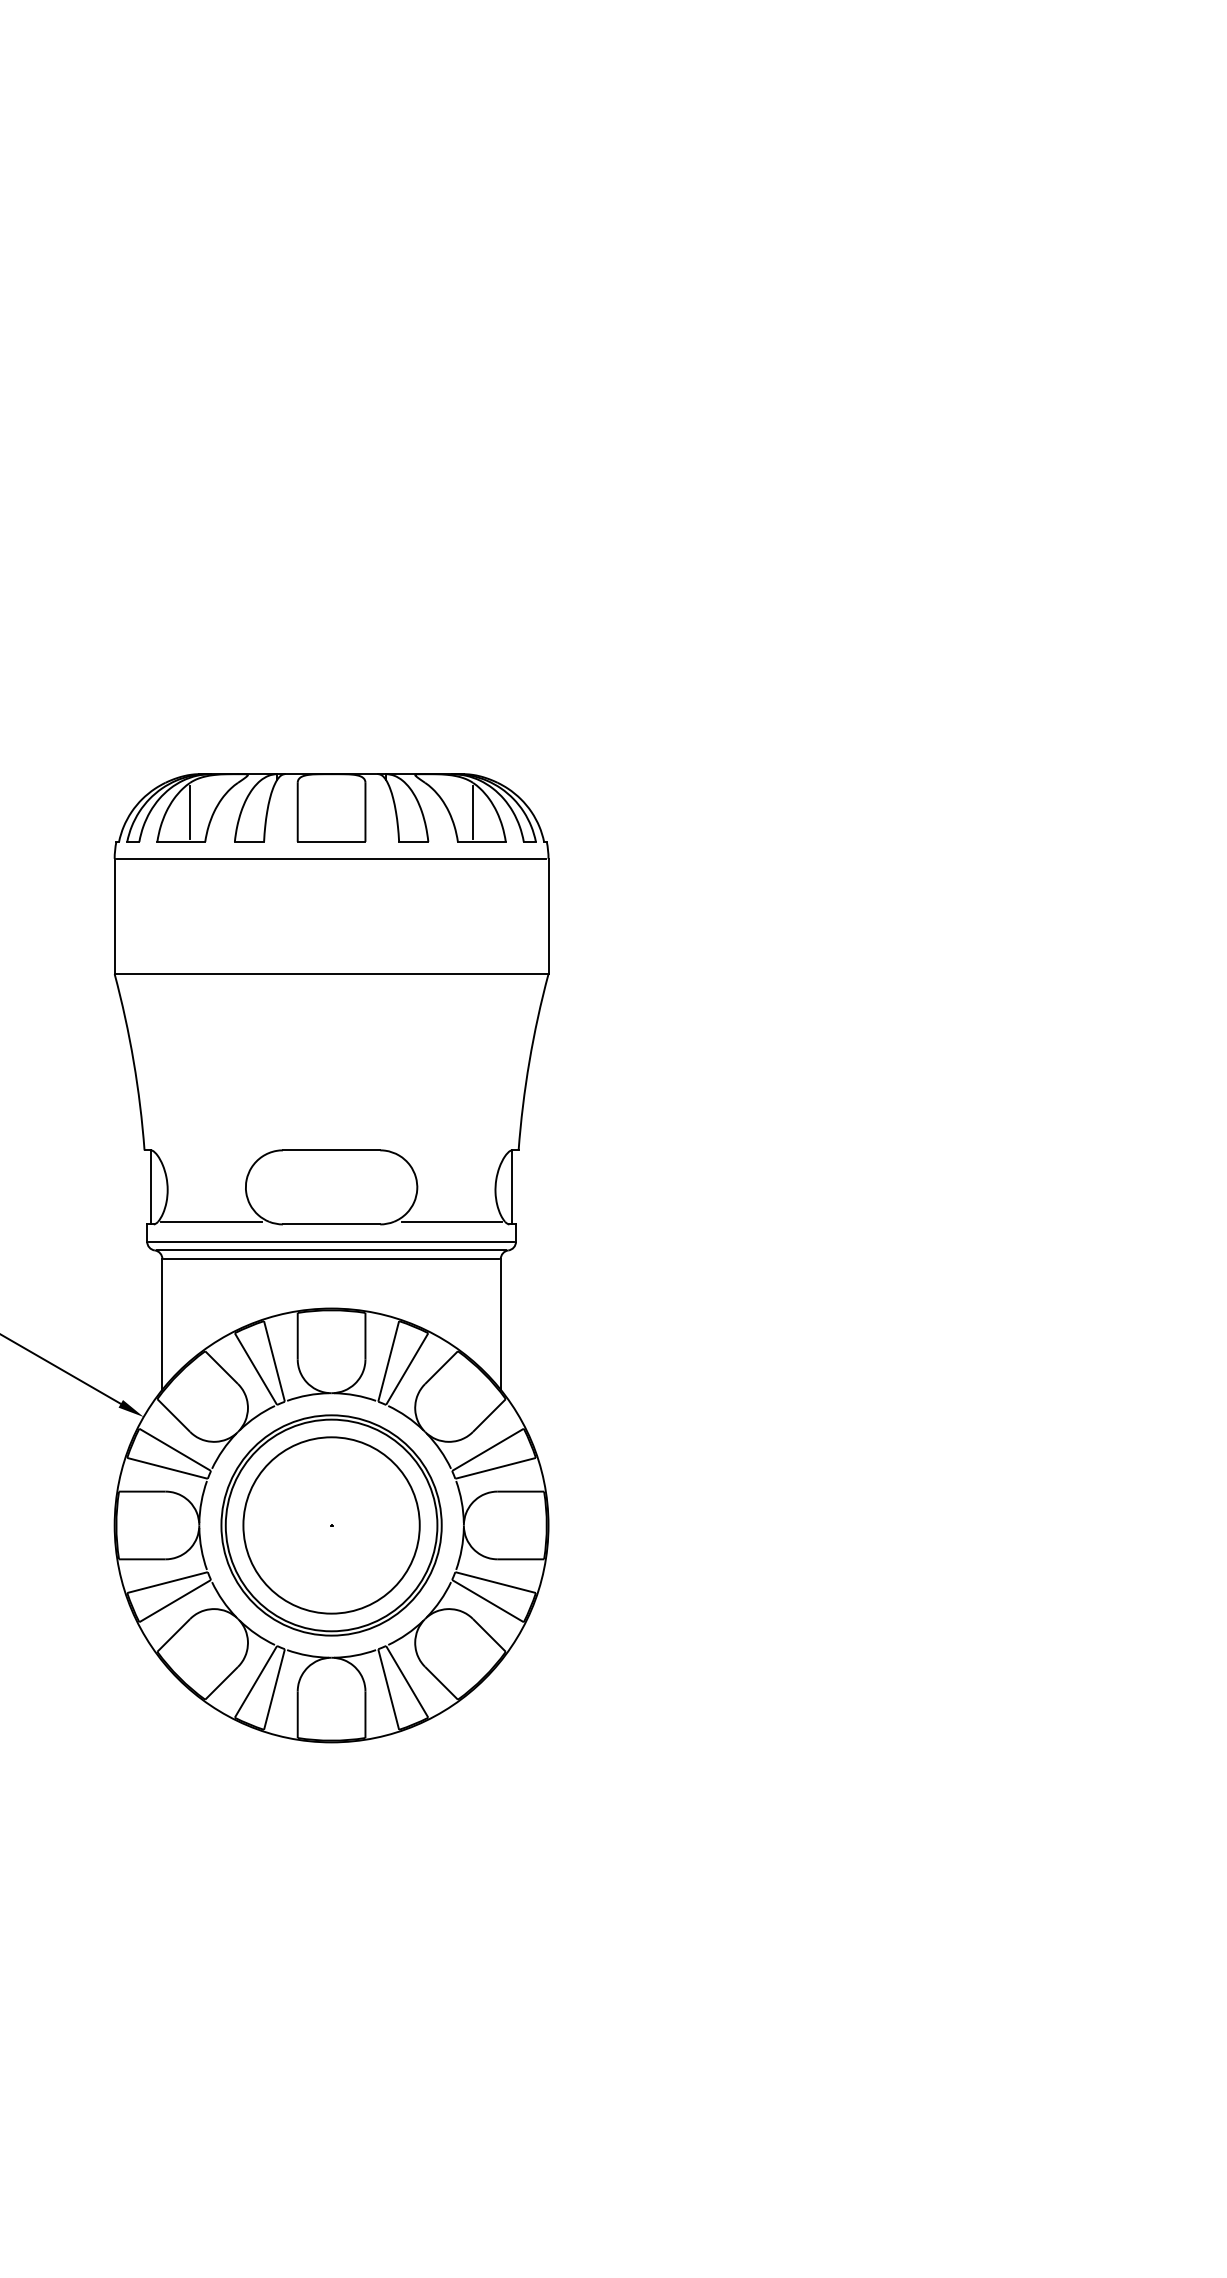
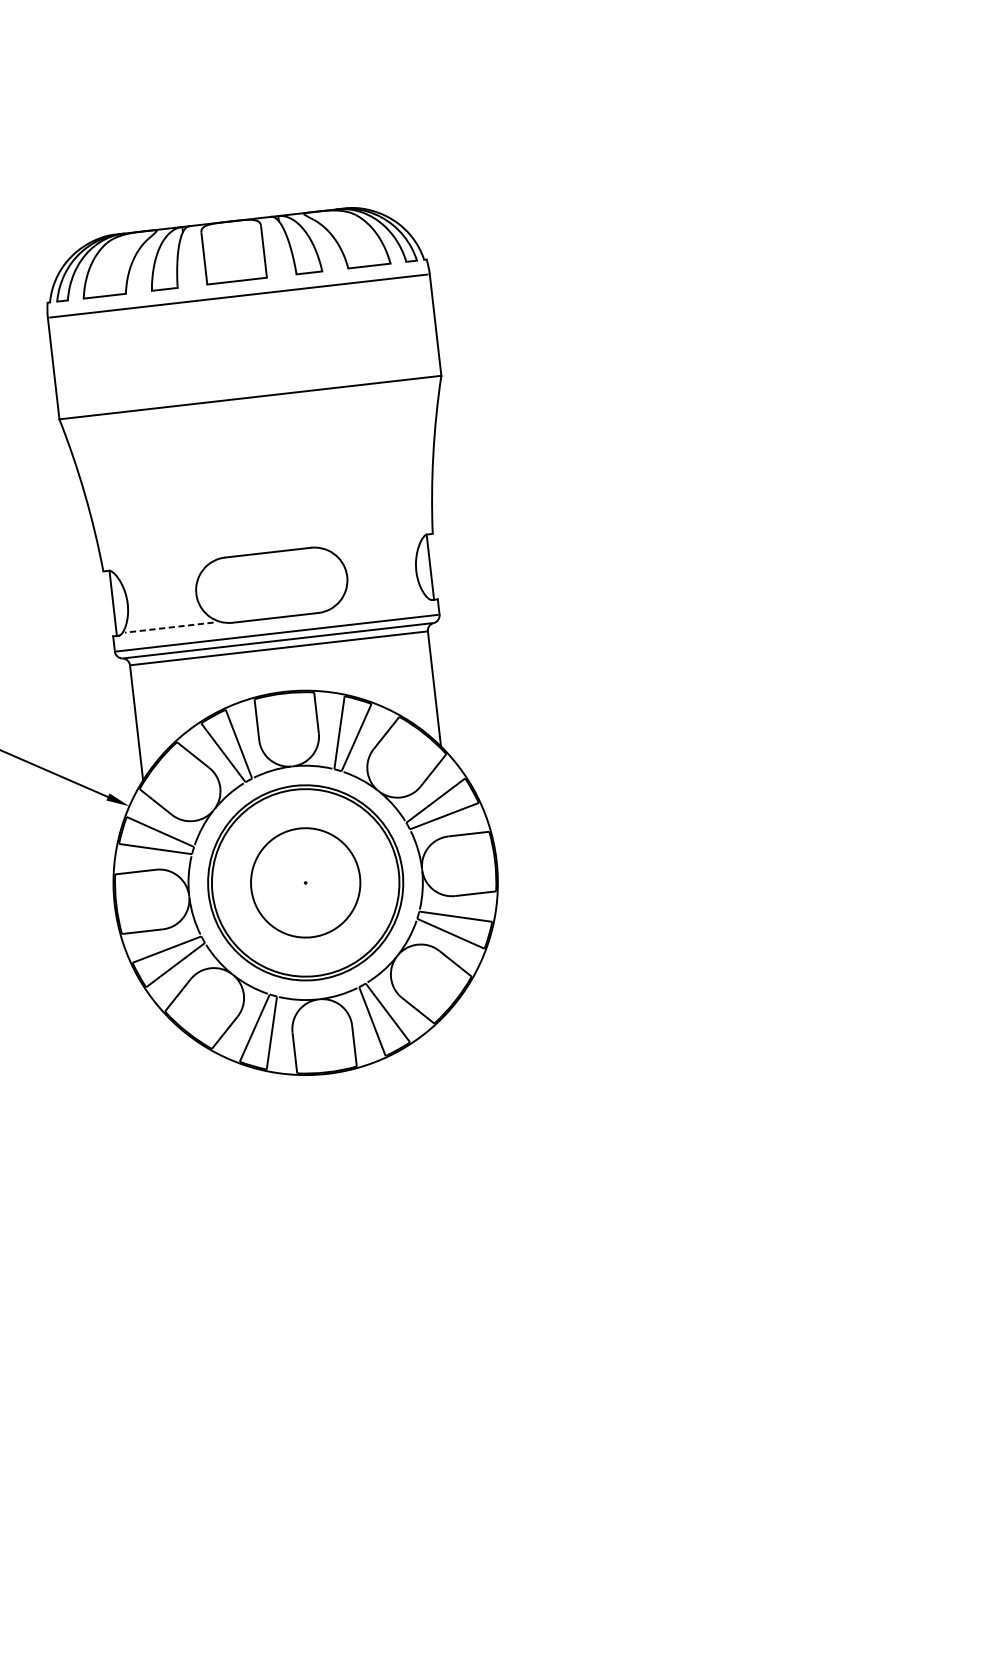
line: (190, 811) -> (109, 268), removed
line: (473, 811) -> (359, 240), removed
line: (210, 1221) -> (168, 627), solid -> dashed
line: (451, 1221) -> (380, 603), removed
circle: (331, 1525) -> (305, 882), size x0.7

